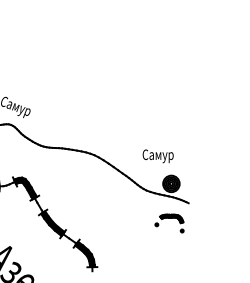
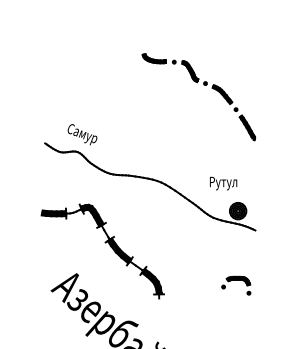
part: (137, 58) -> (204, 85), added
text: (157, 156) -> (224, 183), Самур -> Рутул
part: (169, 223) -> (236, 285), moved

